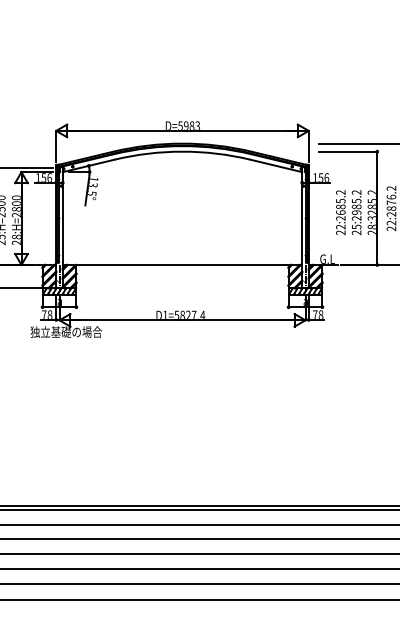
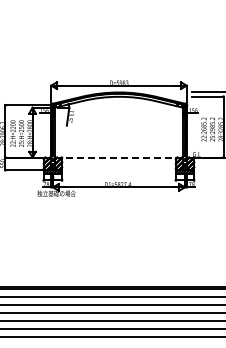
line: (183, 264) -> (119, 157), solid -> dashed

